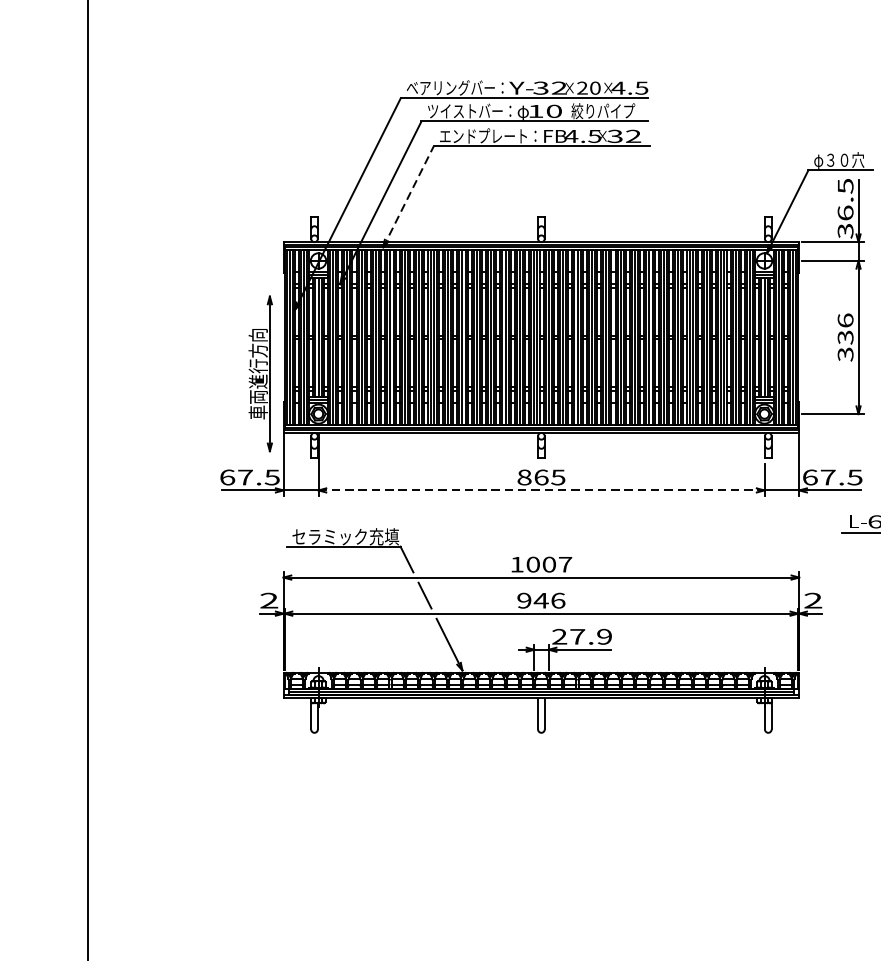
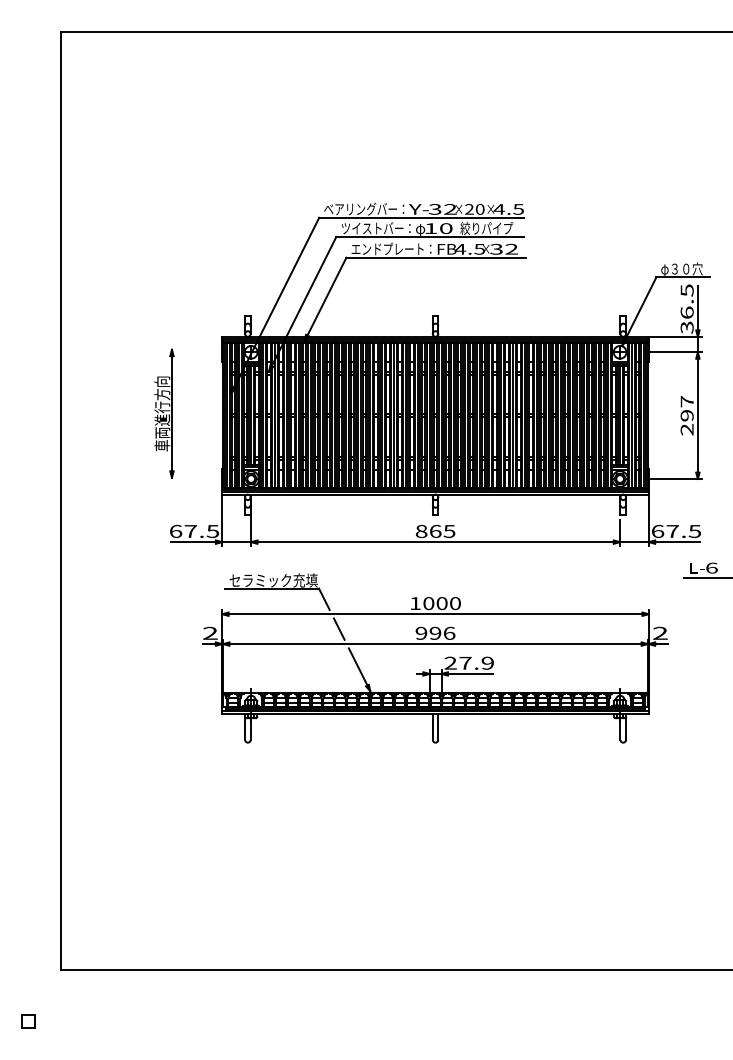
line: (408, 197) -> (325, 299), dashed -> solid
text: (844, 337) -> (686, 415), 336 -> 297
part: (260, 373) -> (164, 413), moved
line: (542, 490) -> (436, 542), dashed -> solid
text: (565, 564) -> (455, 603), 1007 -> 1000
text: (541, 599) -> (435, 632), 946 -> 996

